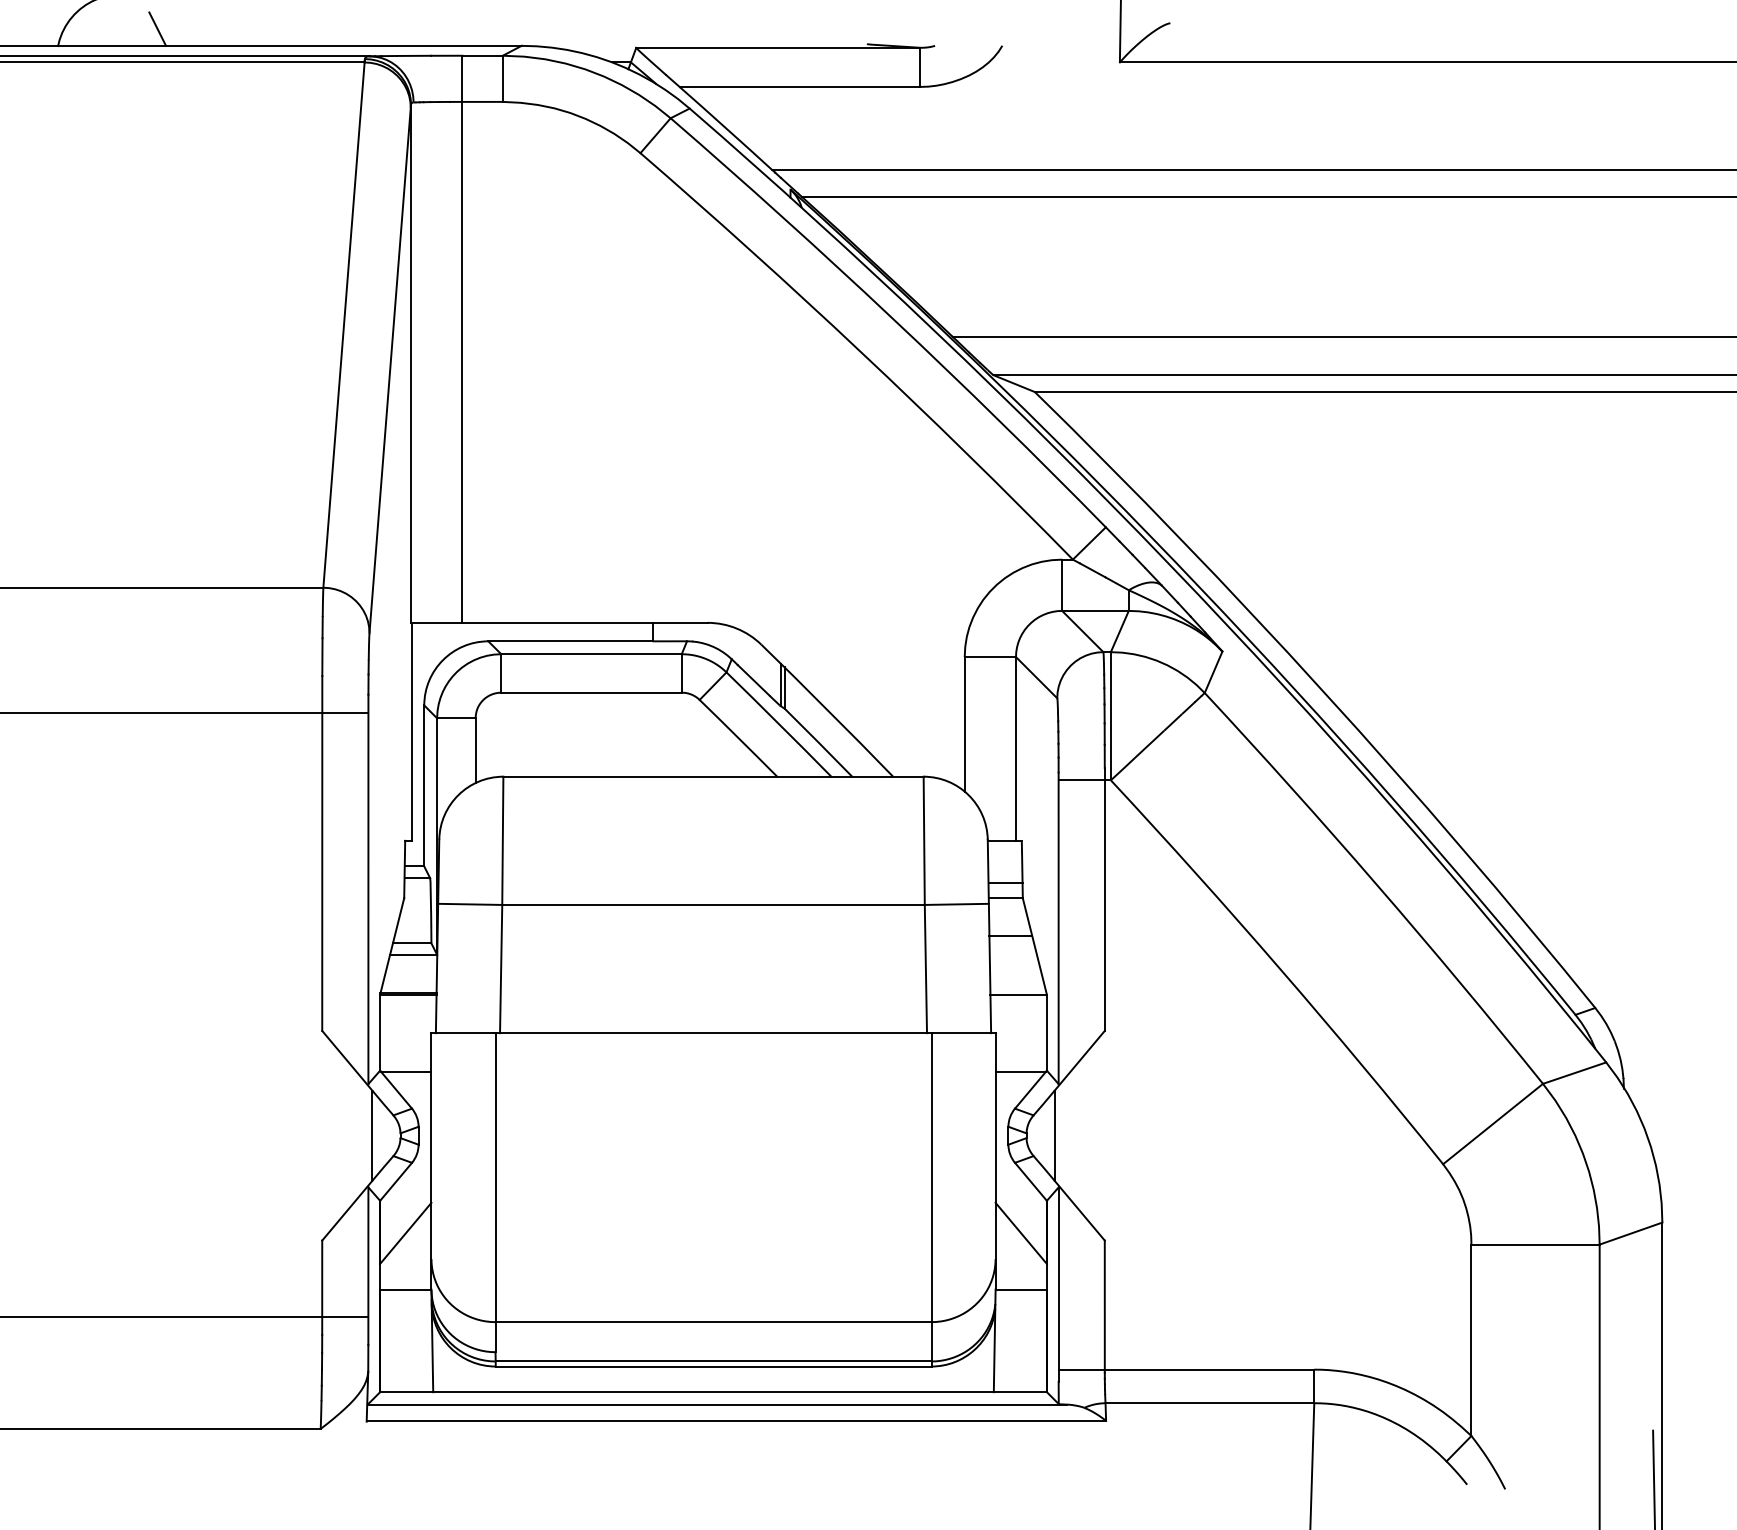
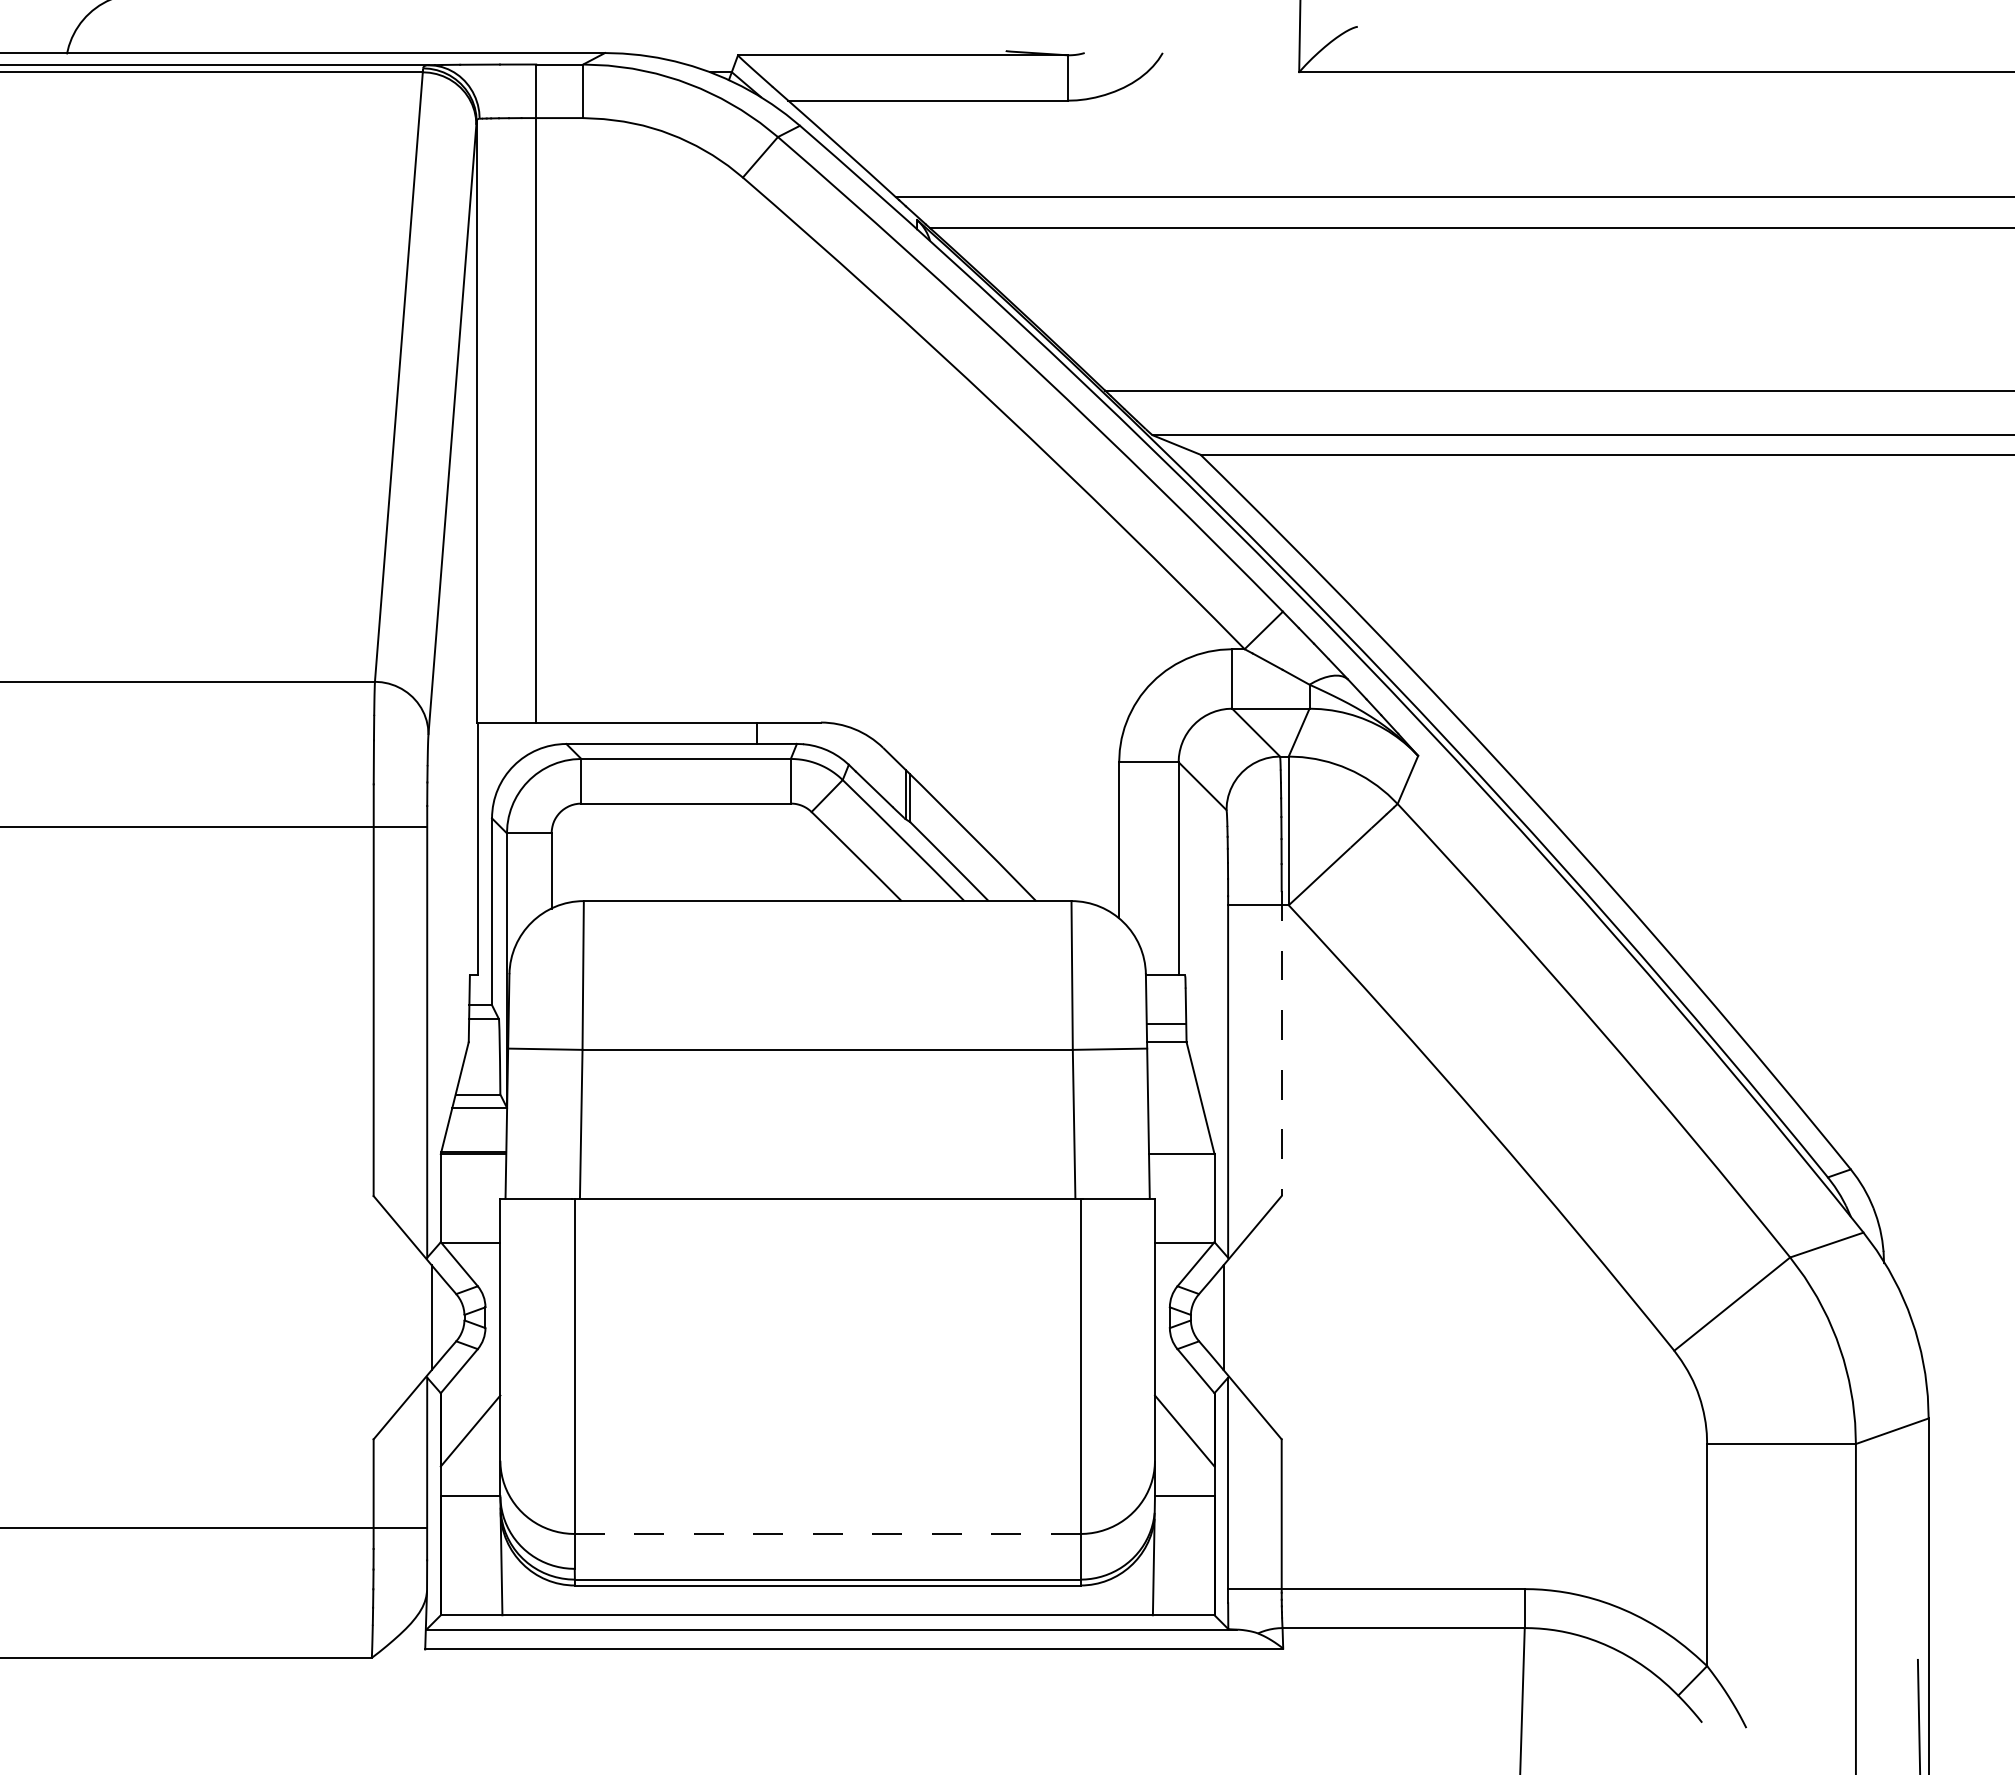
line: (157, 29) -> (182, 33), removed
line: (1104, 900) -> (1281, 1044), solid -> dashed
line: (1010, 936) -> (1172, 1086), removed
line: (713, 1322) -> (827, 1534), solid -> dashed

